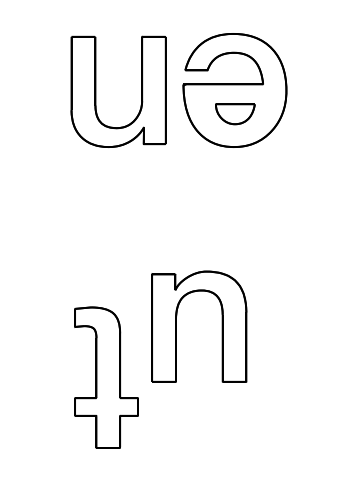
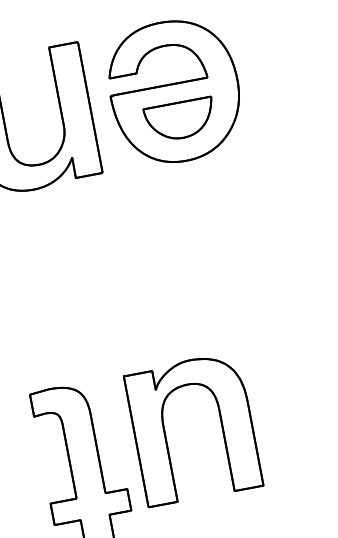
part: (235, 114) -> (180, 120), size x1.43
part: (221, 326) -> (220, 423), moved

